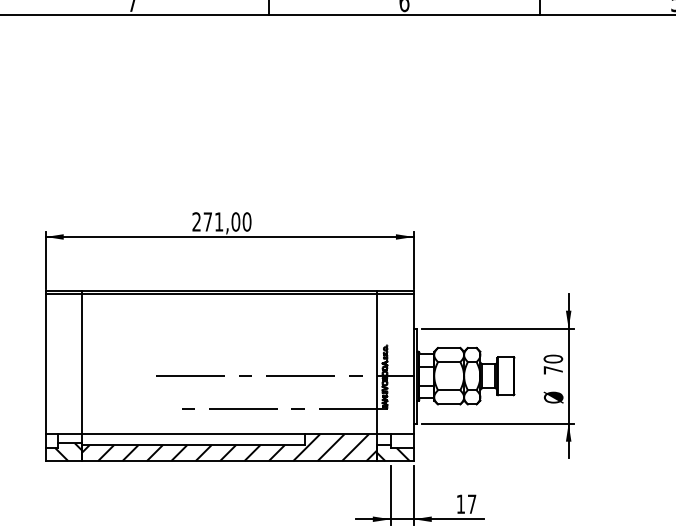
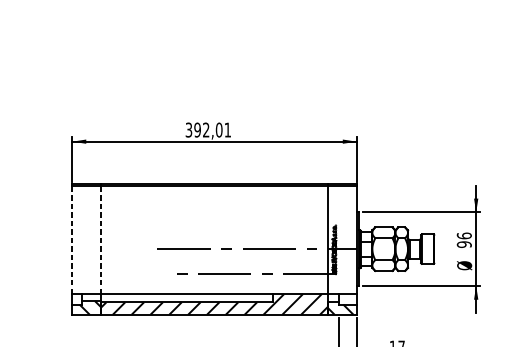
text: (221, 221) -> (208, 129), 271,00 -> 392,01
line: (45, 363) -> (72, 239), solid -> dashed
line: (82, 363) -> (100, 239), solid -> dashed
text: (553, 364) -> (464, 240), 70 -> 96

